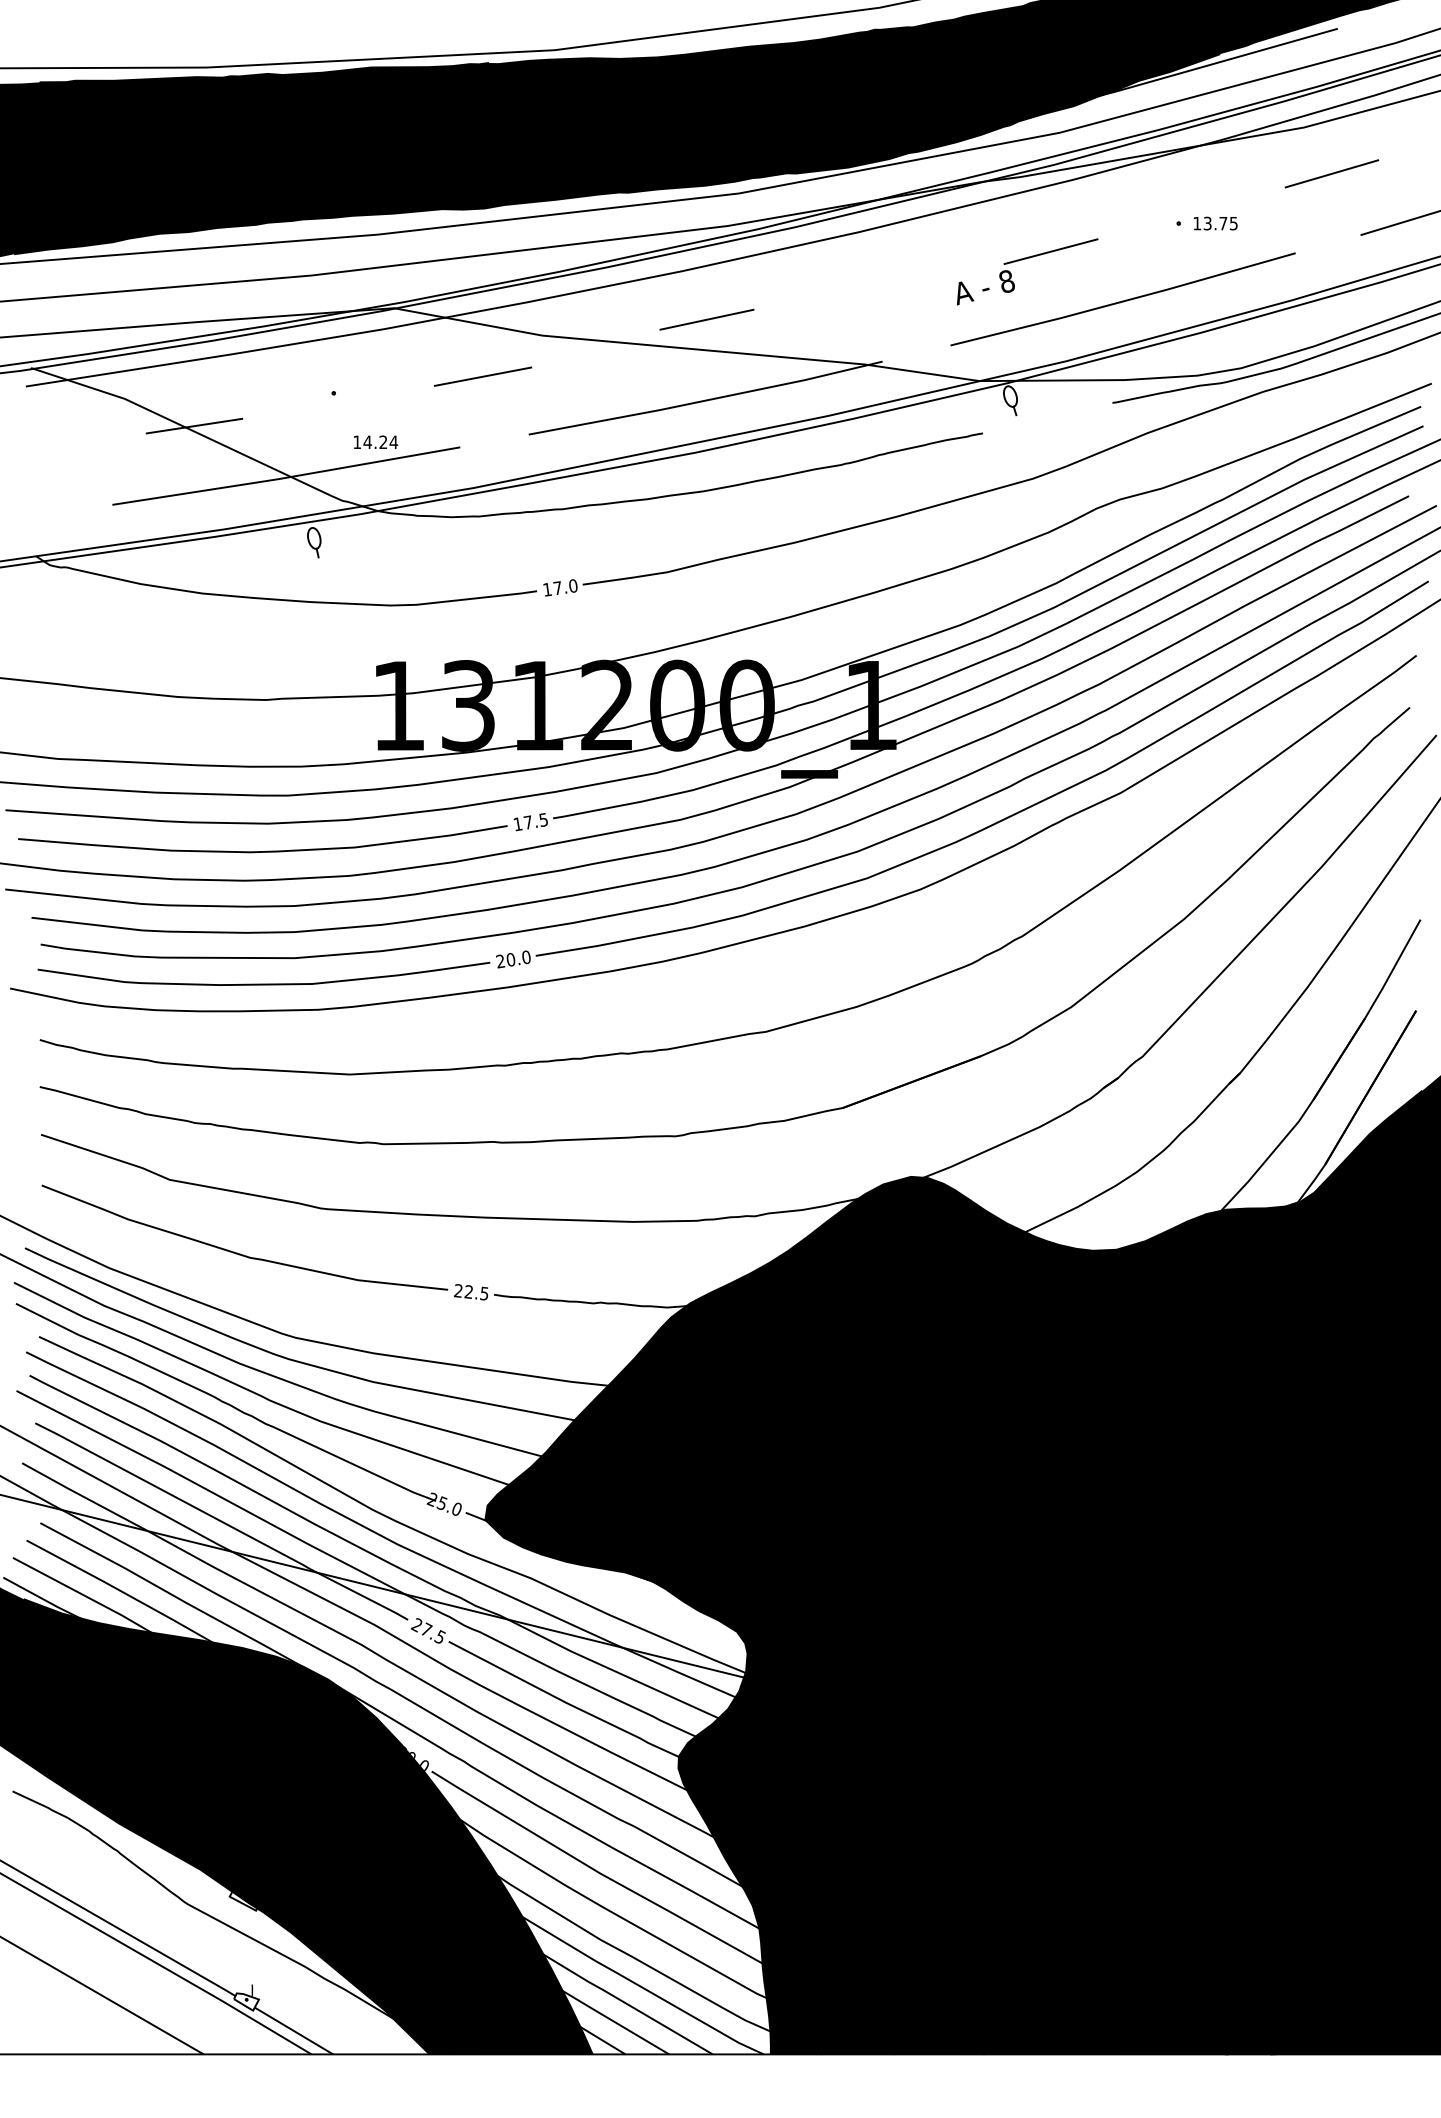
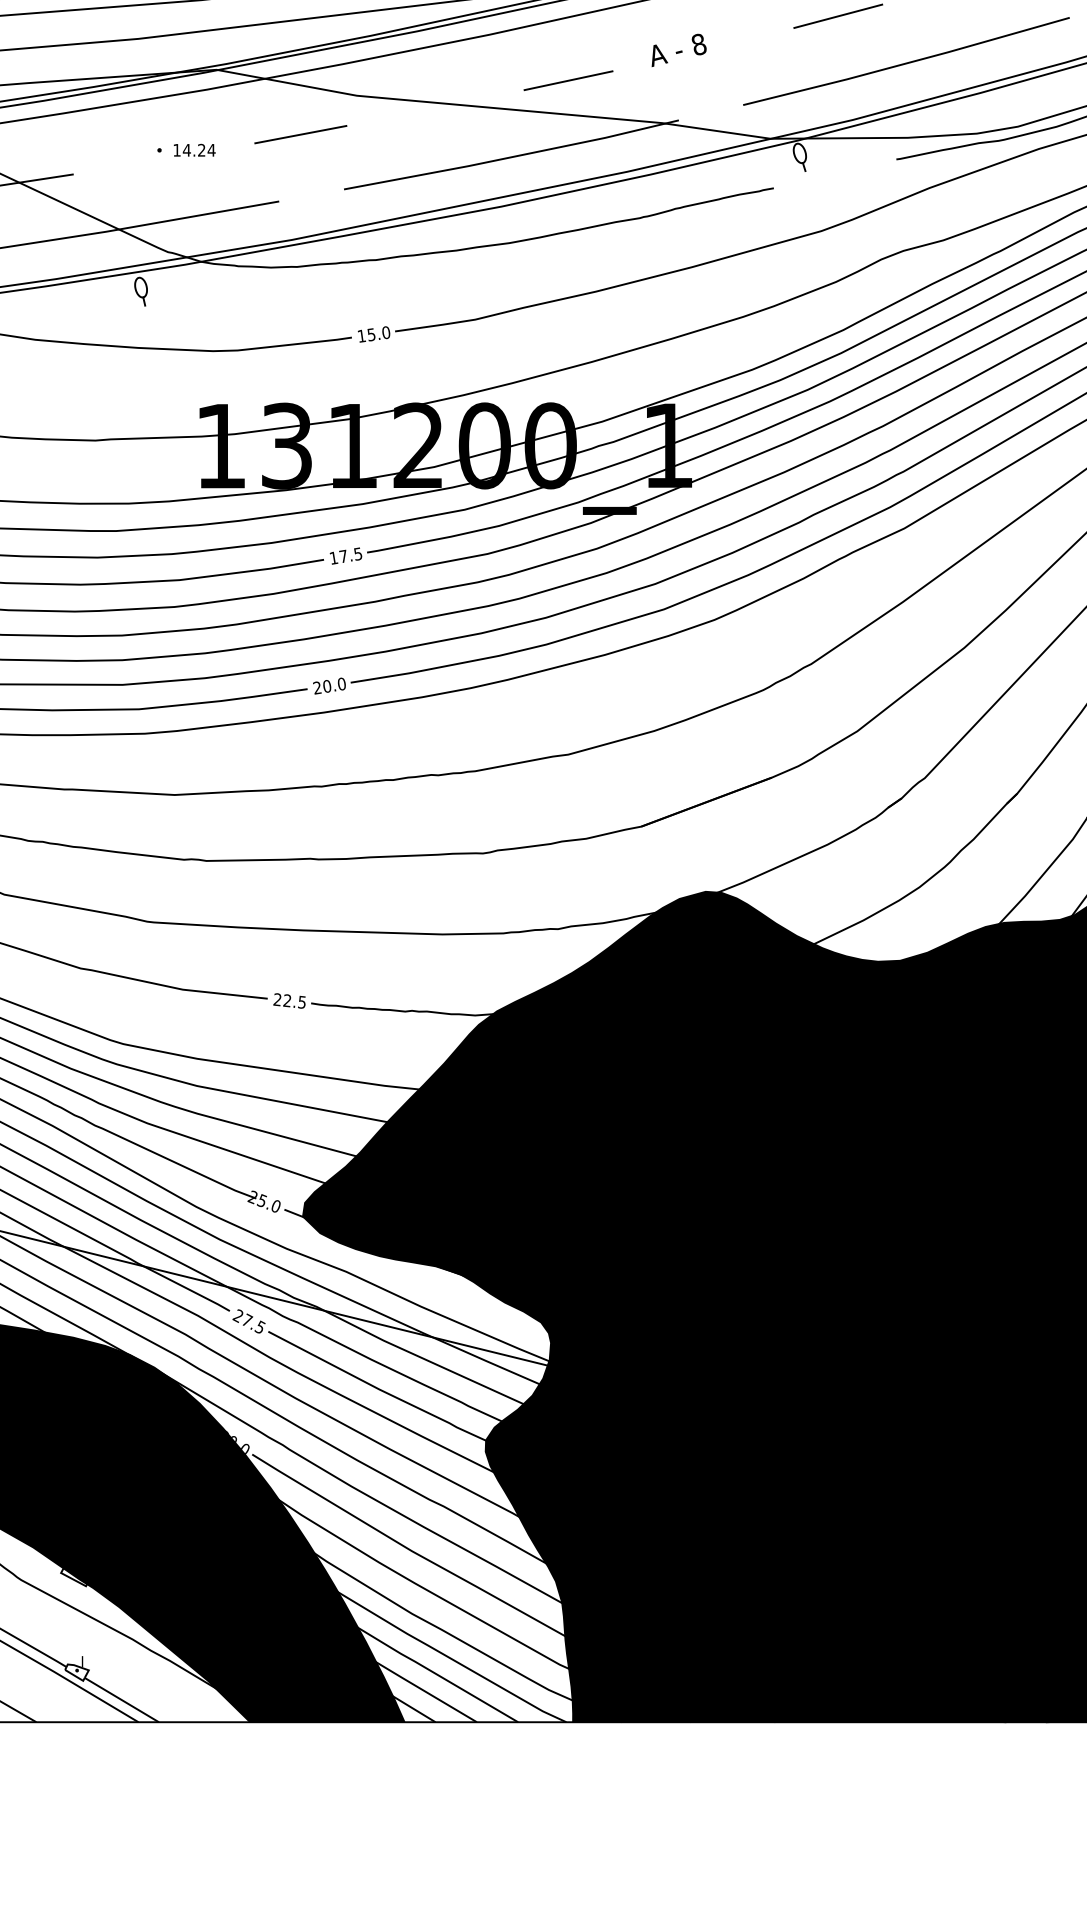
text: (985, 287) -> (678, 50), moved
line: (706, 319) -> (568, 80), moved
text: (376, 441) -> (195, 149), moved
text: (557, 588) -> (371, 335), 17.0 -> 15.0

